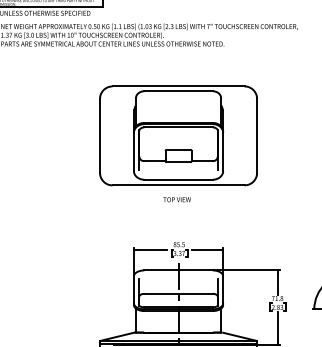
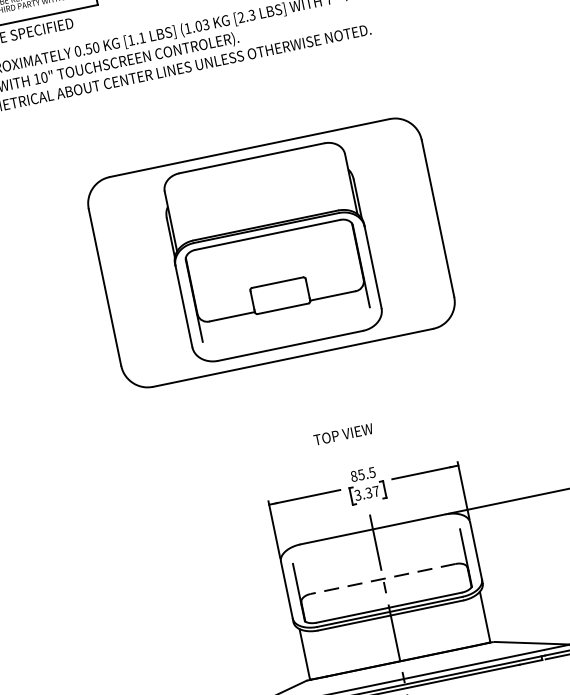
part: (178, 135) -> (271, 252), moved
text: (176, 199) -> (342, 434), moved
line: (178, 293) -> (382, 578), solid -> dashed

